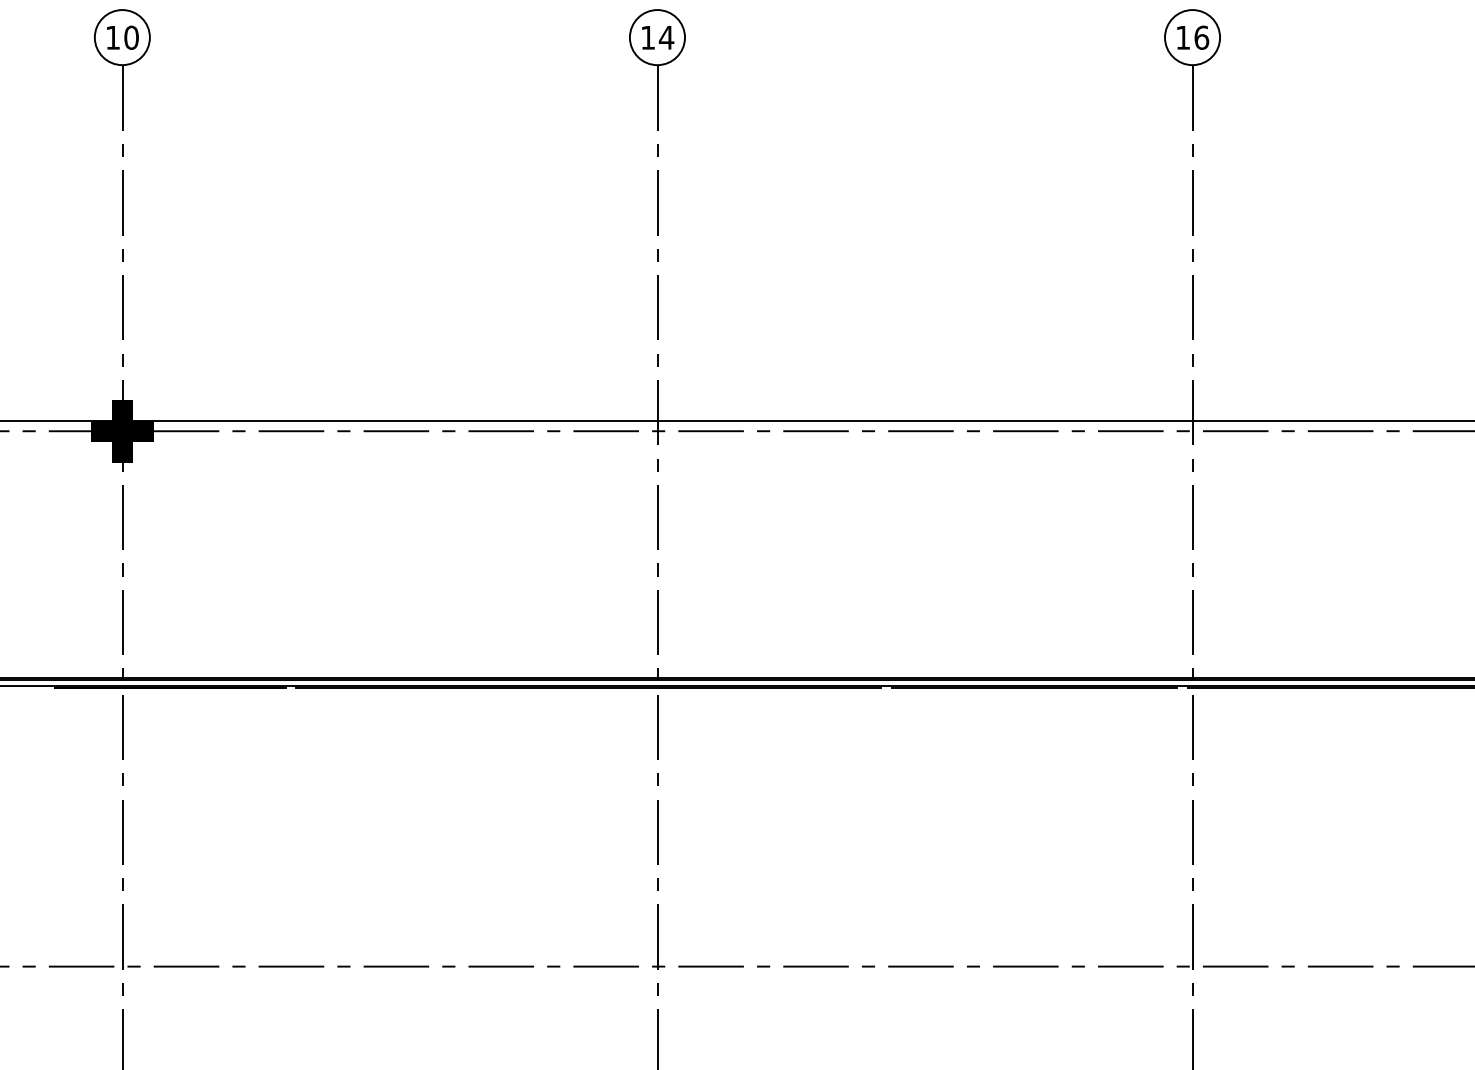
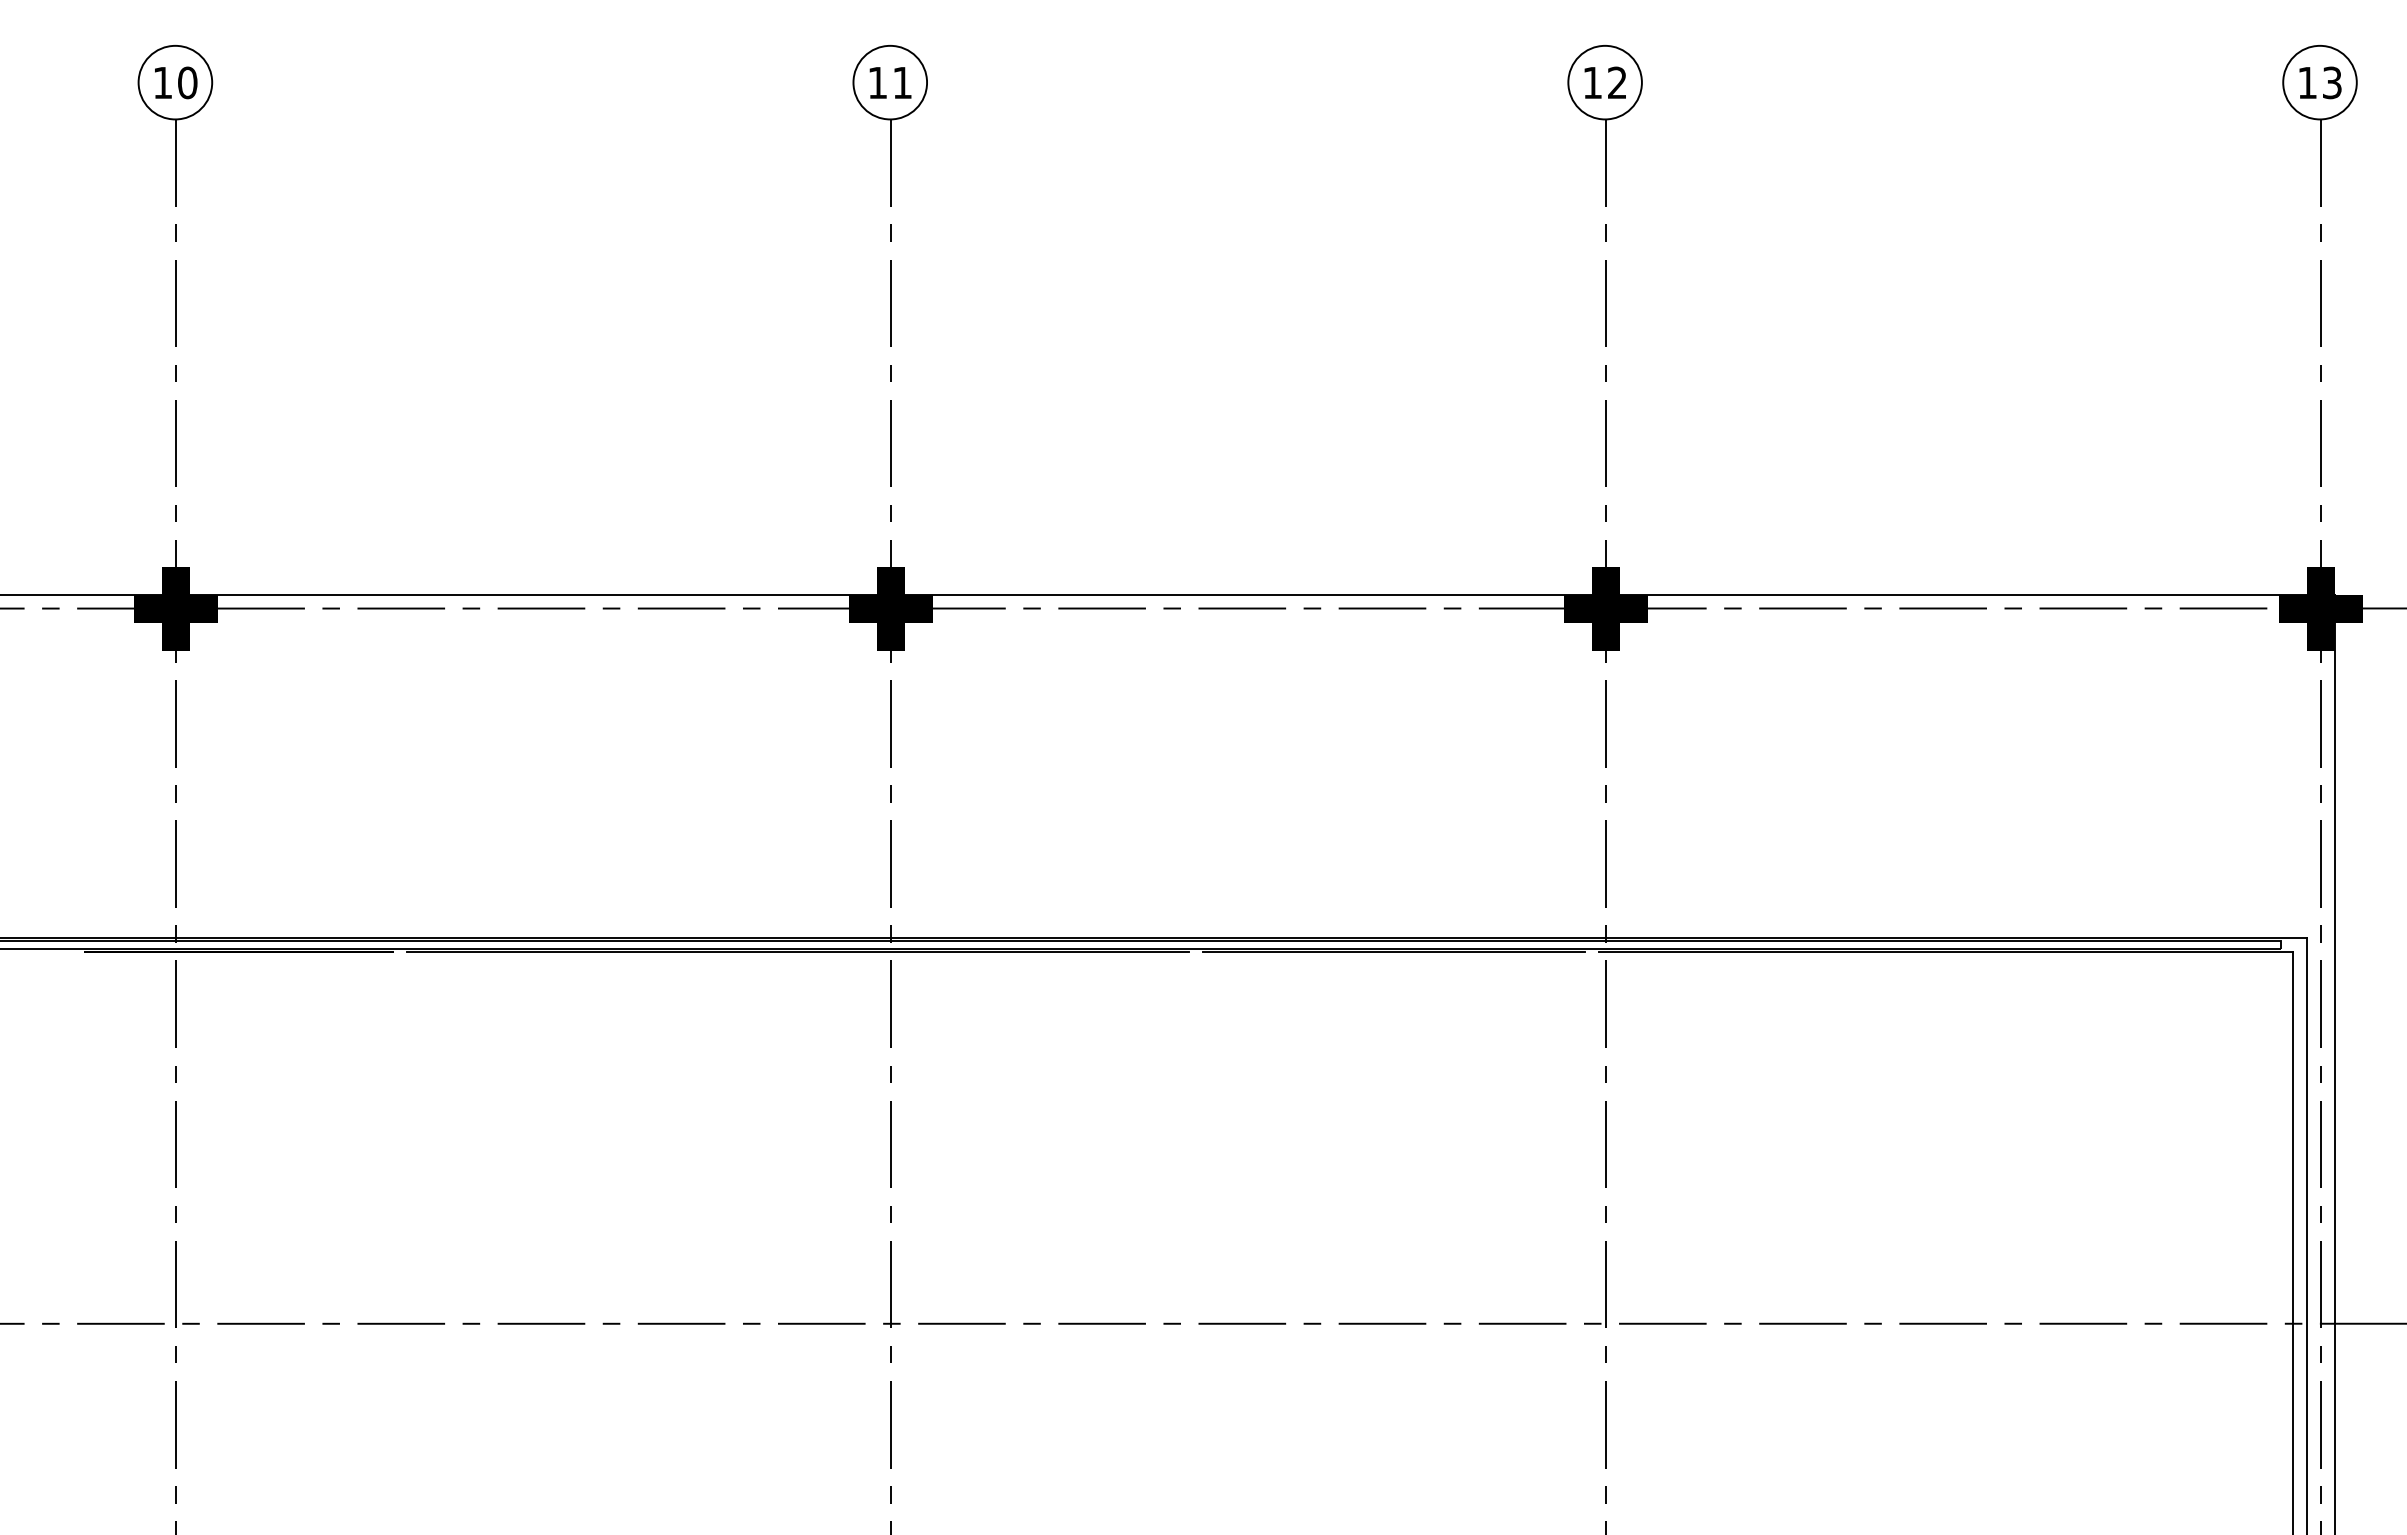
text: (666, 37) -> (902, 82), 14 -> 11
text: (1201, 37) -> (1617, 82), 16 -> 12
fill: (657, 431) -> (890, 608), added
fill: (1192, 431) -> (1605, 608), added

